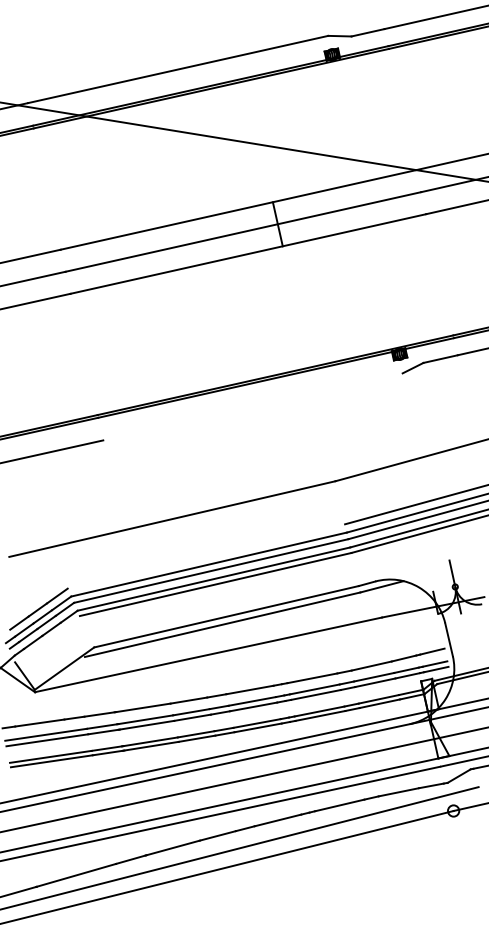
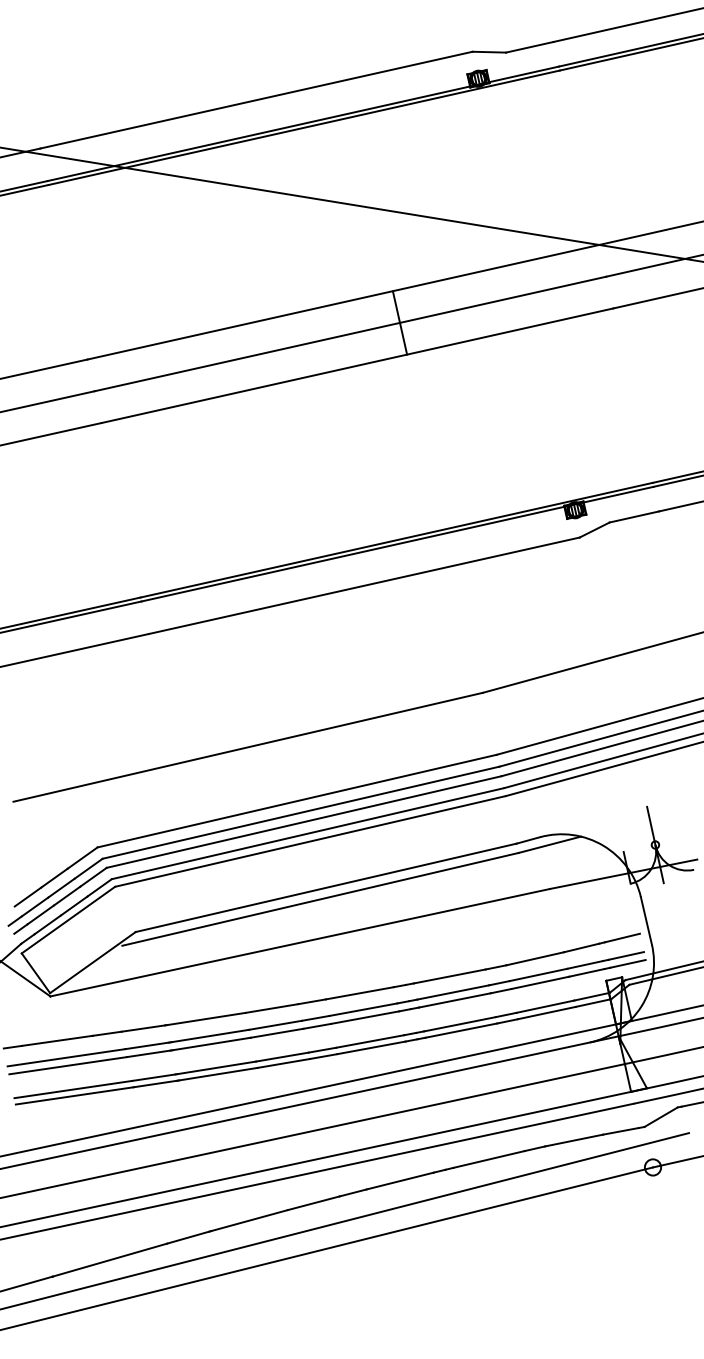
line: (252, 406) -> (363, 585), added
line: (206, 556) -> (297, 801), added
line: (47, 639) -> (68, 920), added

